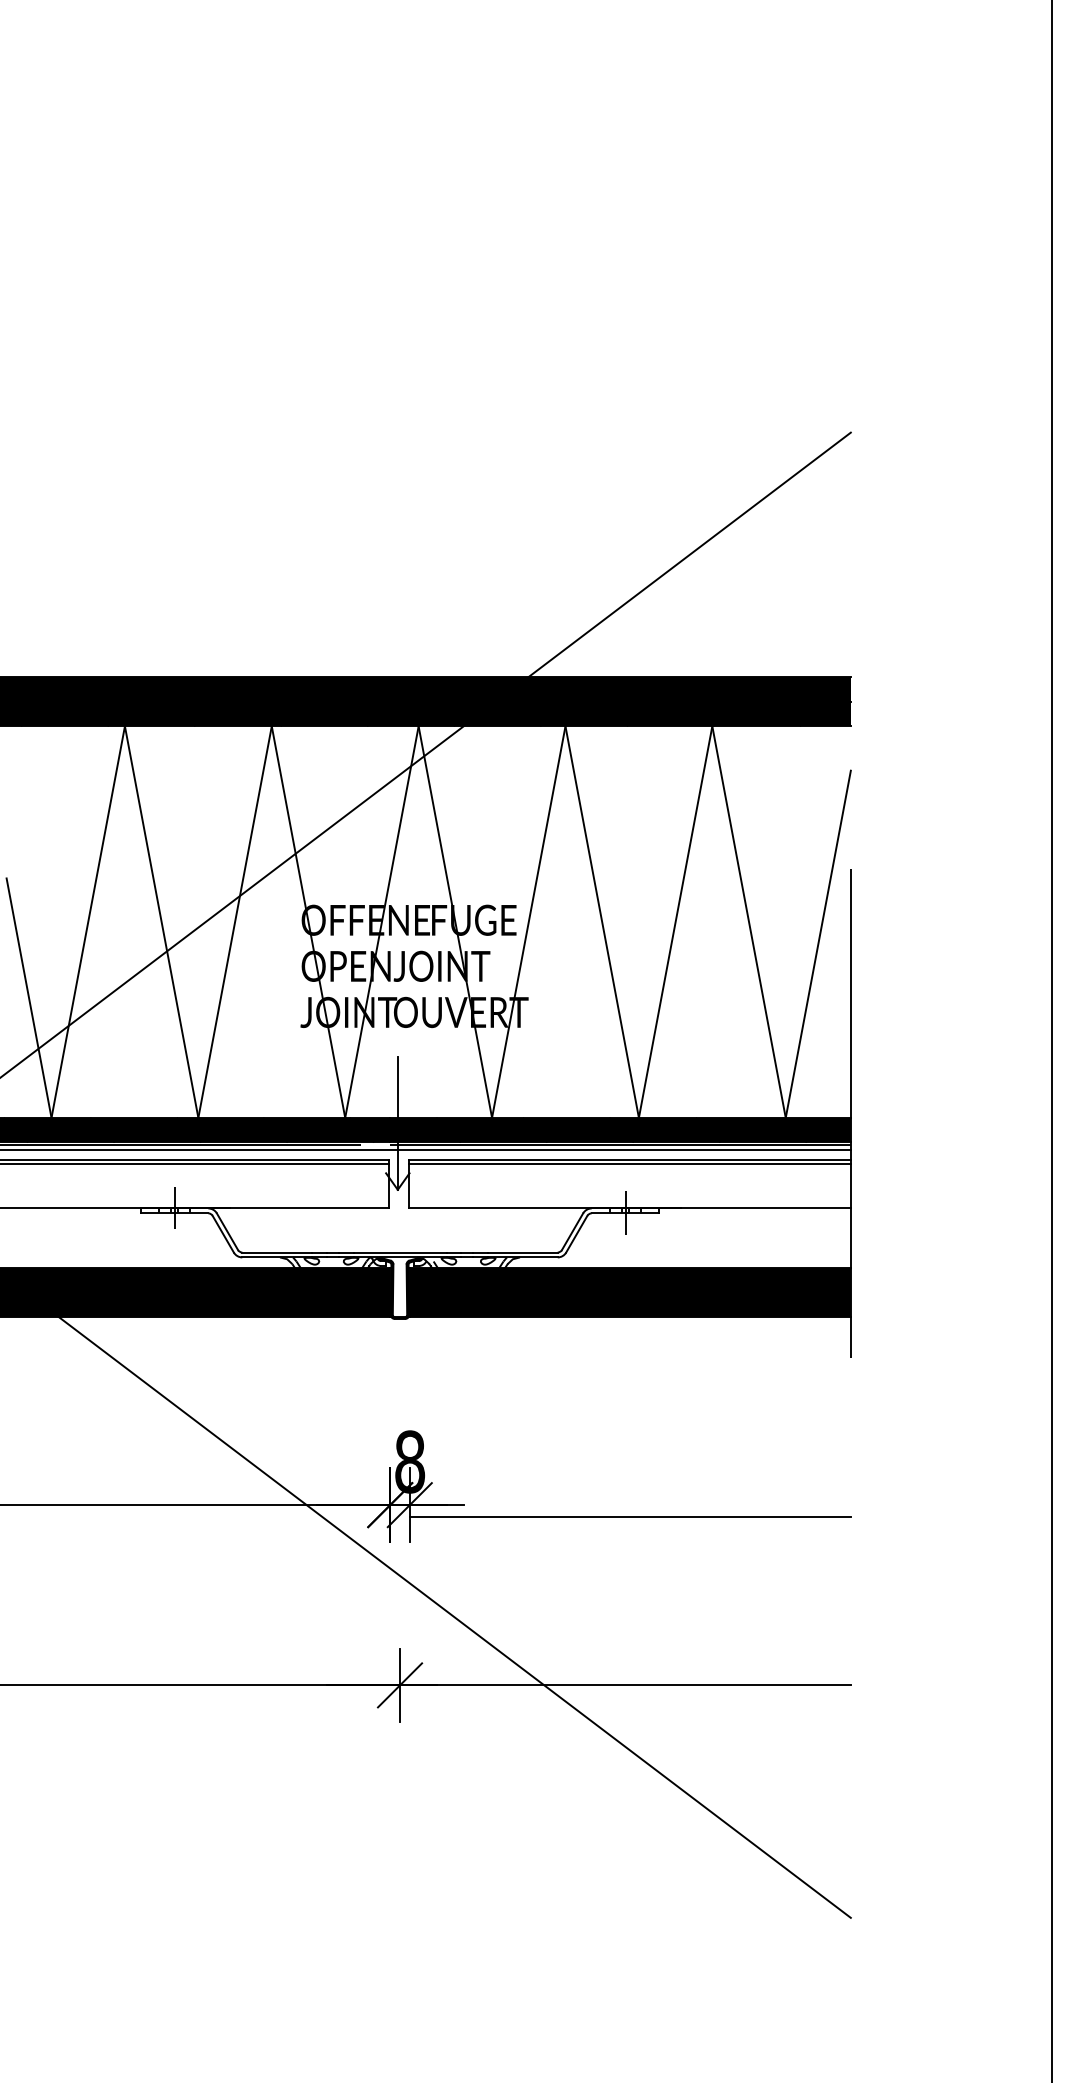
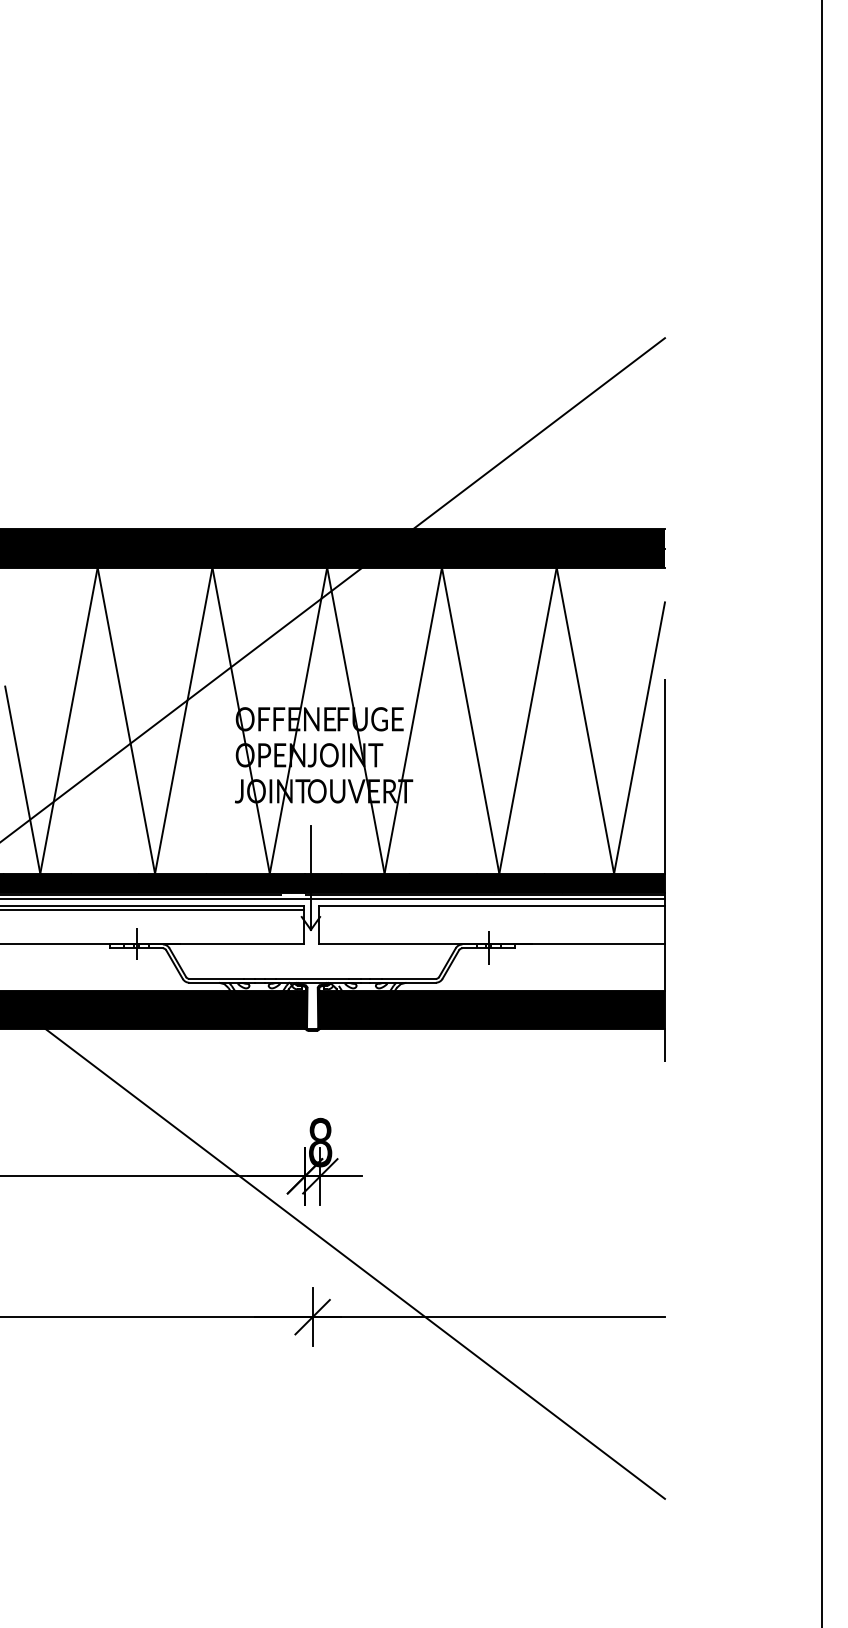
line: (628, 1164) -> (491, 910), removed
line: (630, 1516) -> (492, 1185), removed

